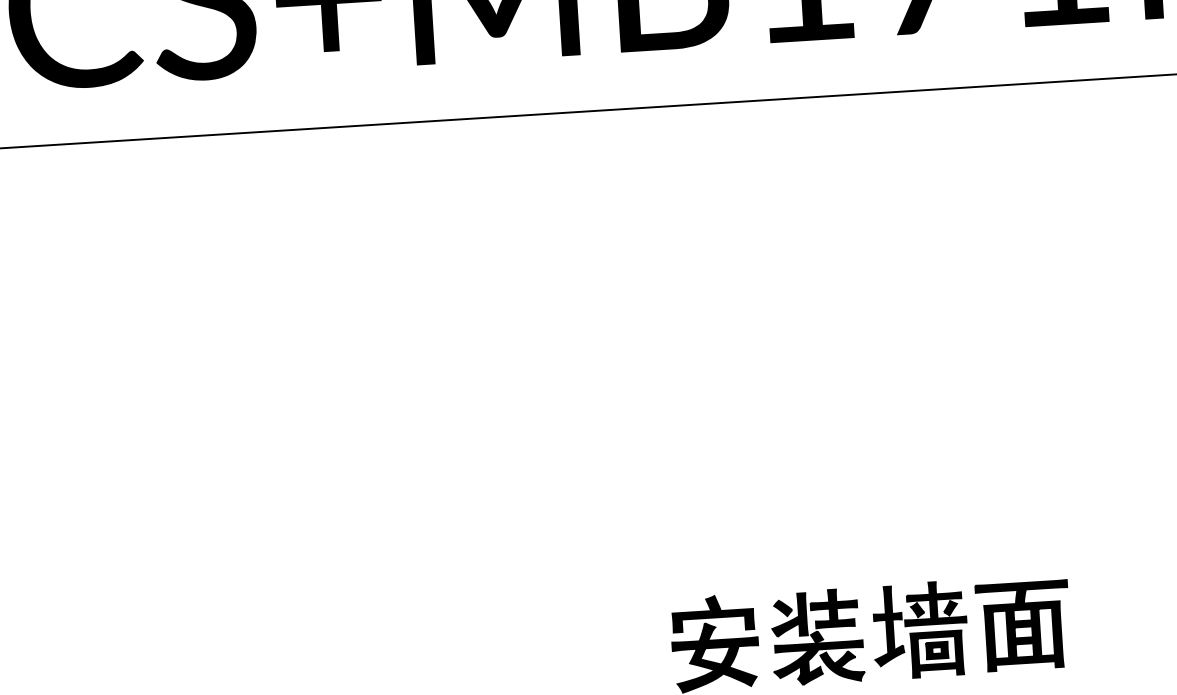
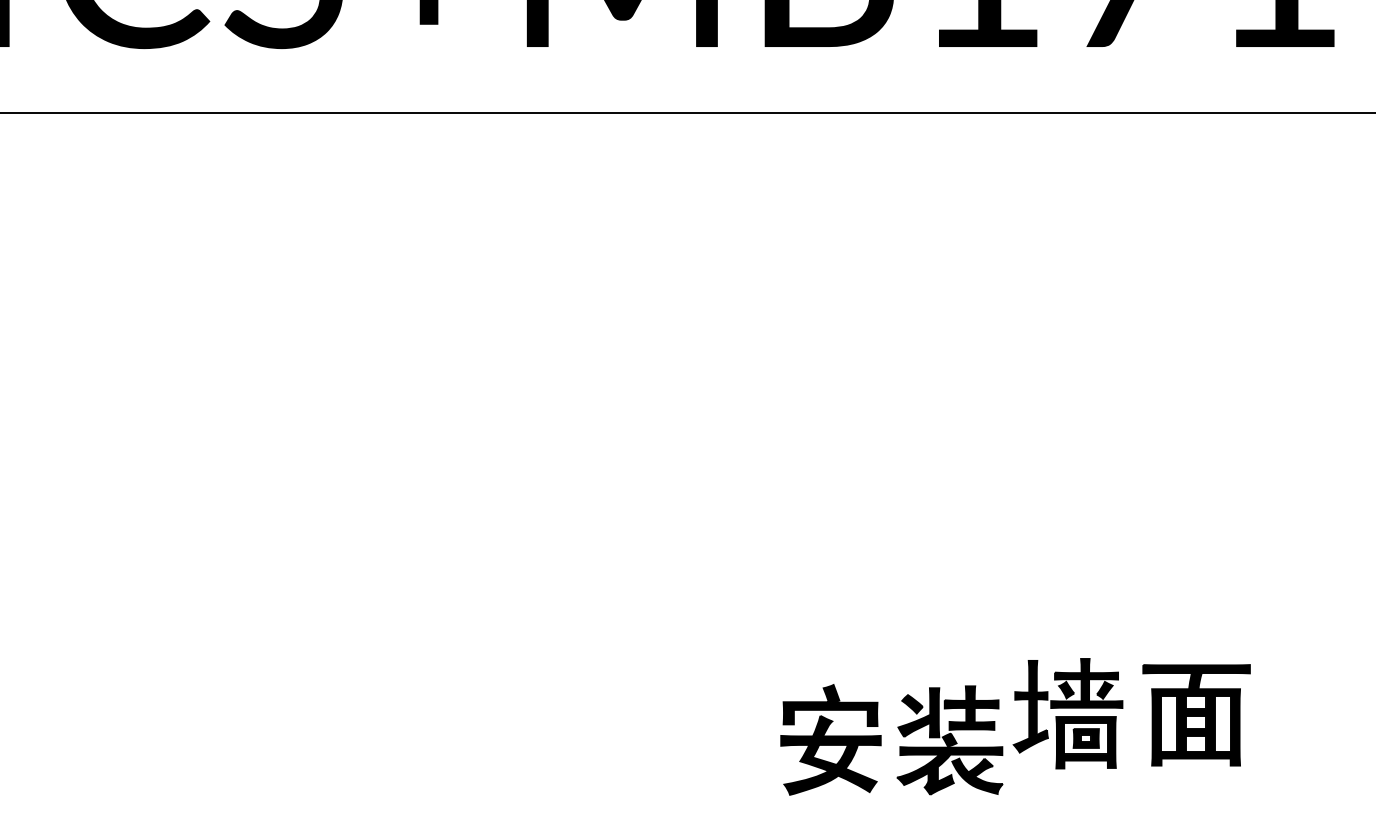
part: (1023, 626) -> (1196, 715), moved
part: (919, 630) -> (1067, 713), moved

